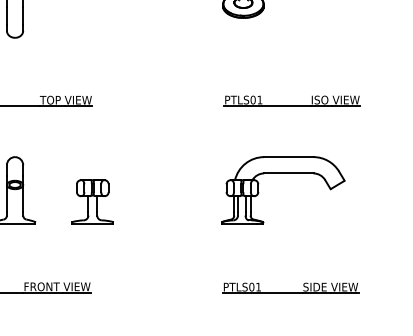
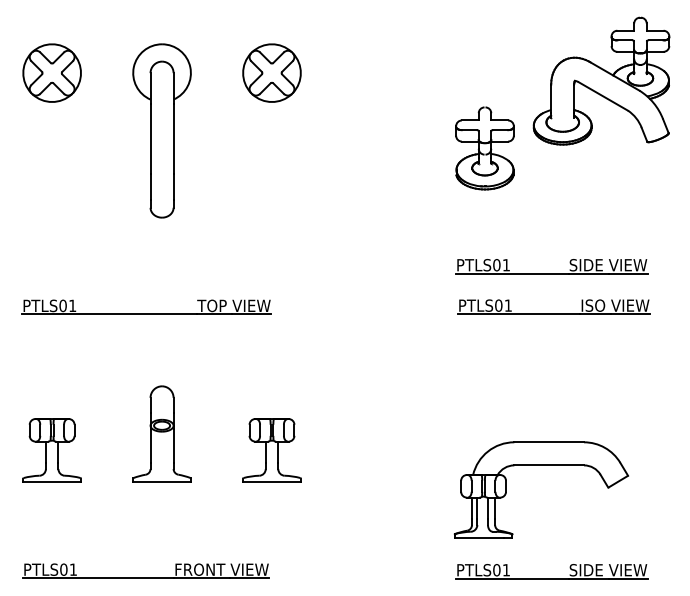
part: (290, 77) -> (551, 273), added
part: (283, 173) -> (541, 465), moved

